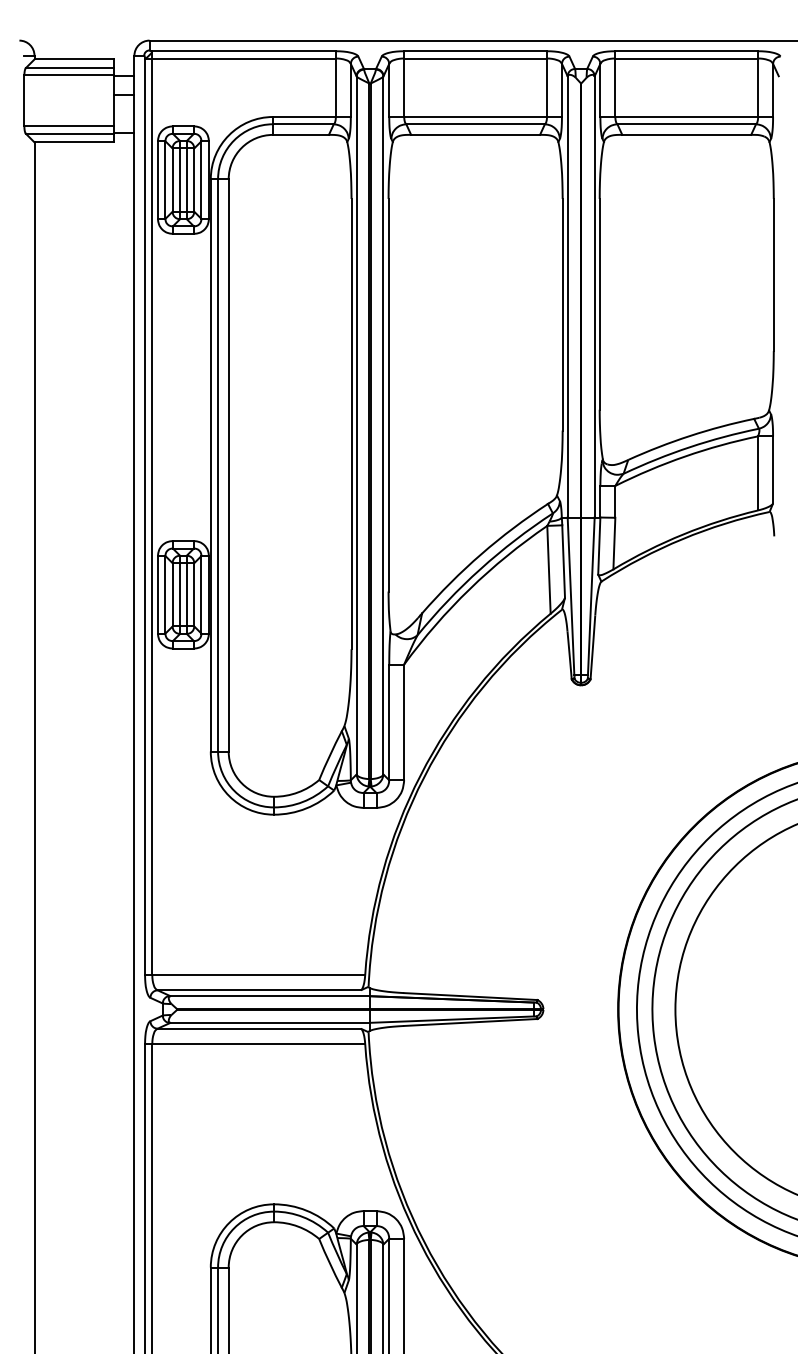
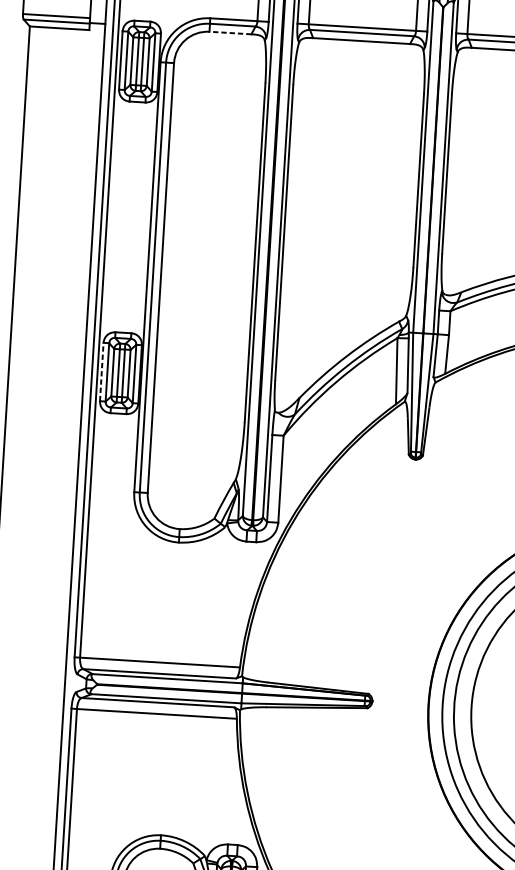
line: (301, 134) -> (230, 32), solid -> dashed
line: (157, 594) -> (101, 371), solid -> dashed

